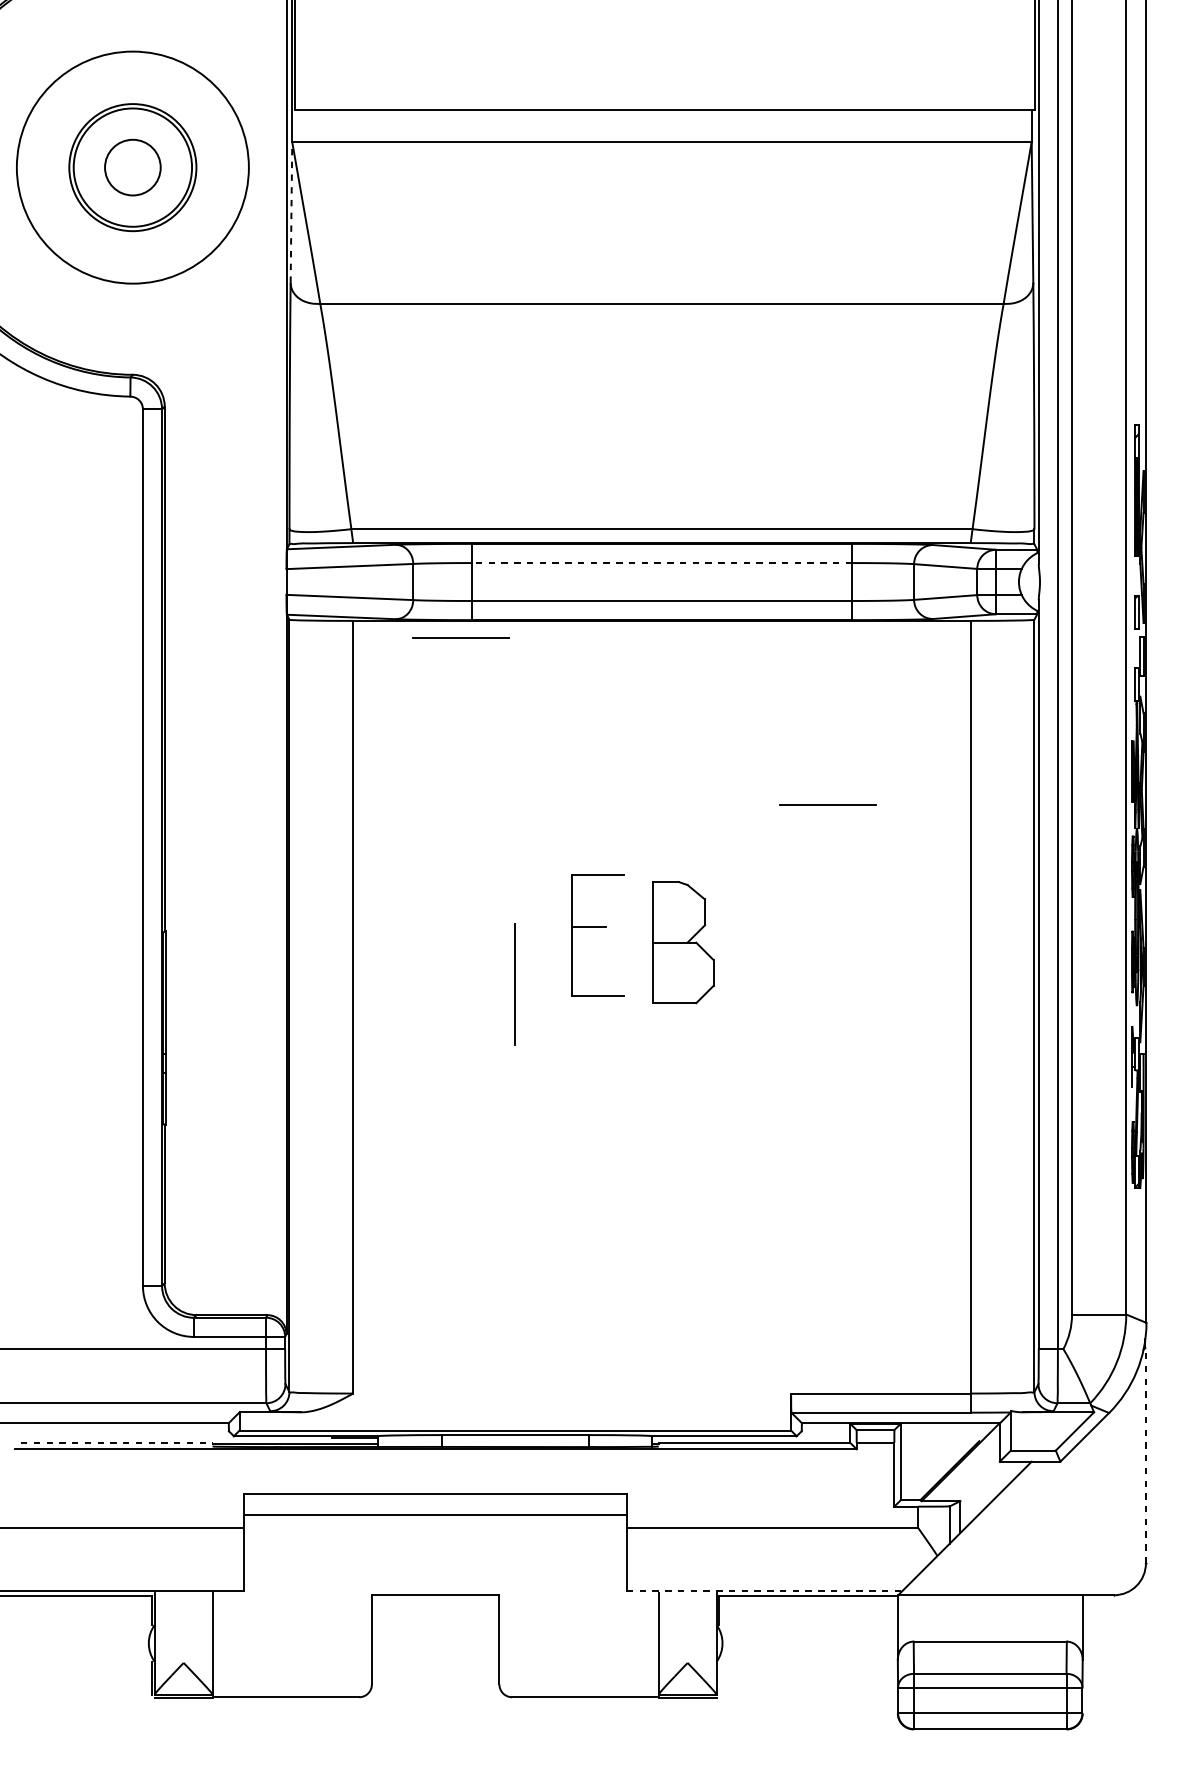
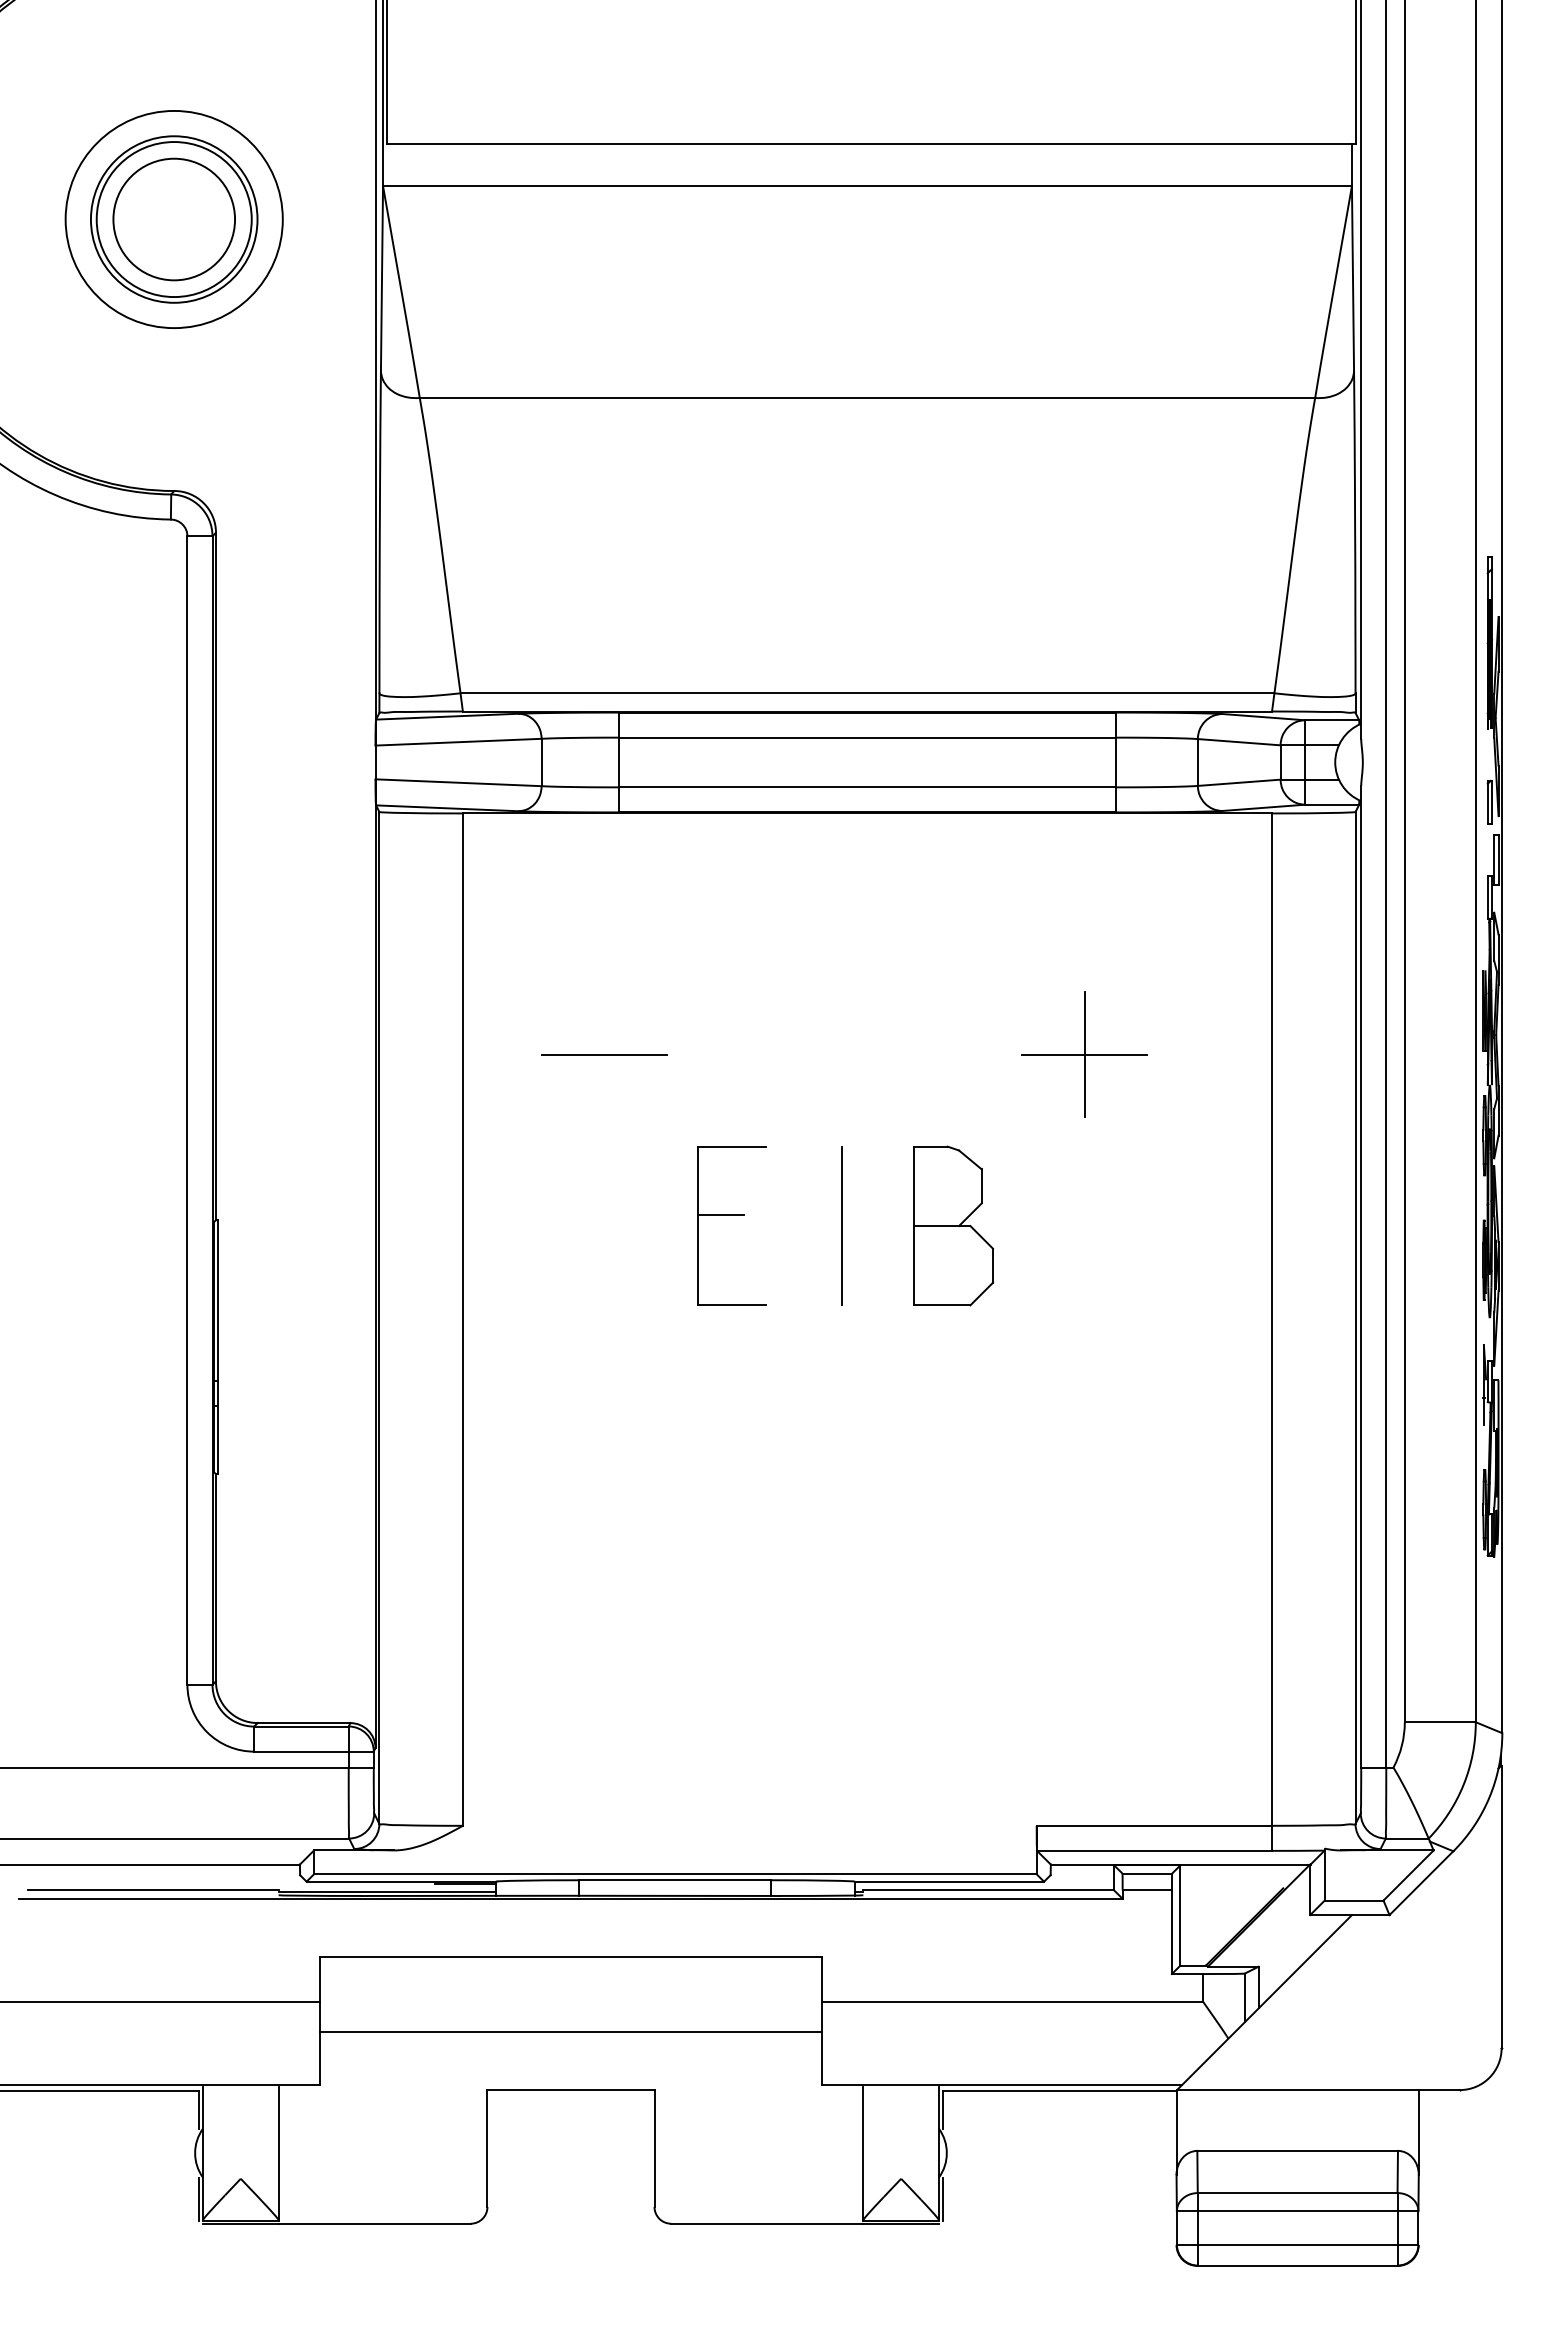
circle: (132, 167) -> (173, 219), size x0.71
circle: (133, 167) -> (174, 219), size x1.67
line: (291, 211) -> (382, 277), dashed -> solid
line: (661, 562) -> (867, 737), dashed -> solid
line: (461, 637) -> (604, 1054), moved
line: (827, 804) -> (1084, 1054), added
part: (597, 927) -> (731, 1215), moved
part: (683, 942) -> (953, 1225), moved
line: (514, 984) -> (841, 1225), moved
line: (117, 1442) -> (153, 1890), dashed -> solid
line: (1145, 1455) -> (1501, 1906), dashed -> solid
line: (435, 1515) -> (570, 2032), moved
line: (765, 1591) -> (1002, 2085), dashed -> solid
line: (719, 1677) -> (942, 2198), added

